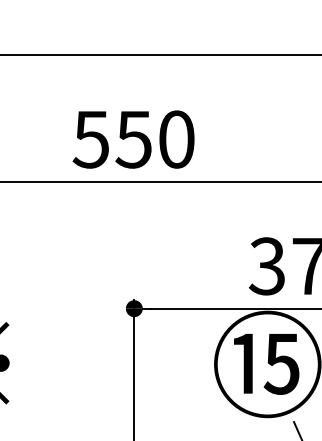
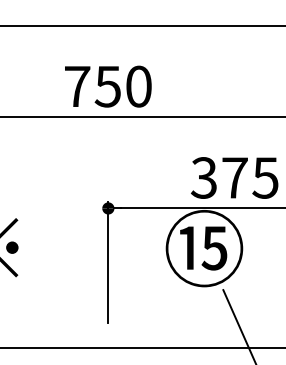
text: (91, 139) -> (77, 86), 550 -> 750

